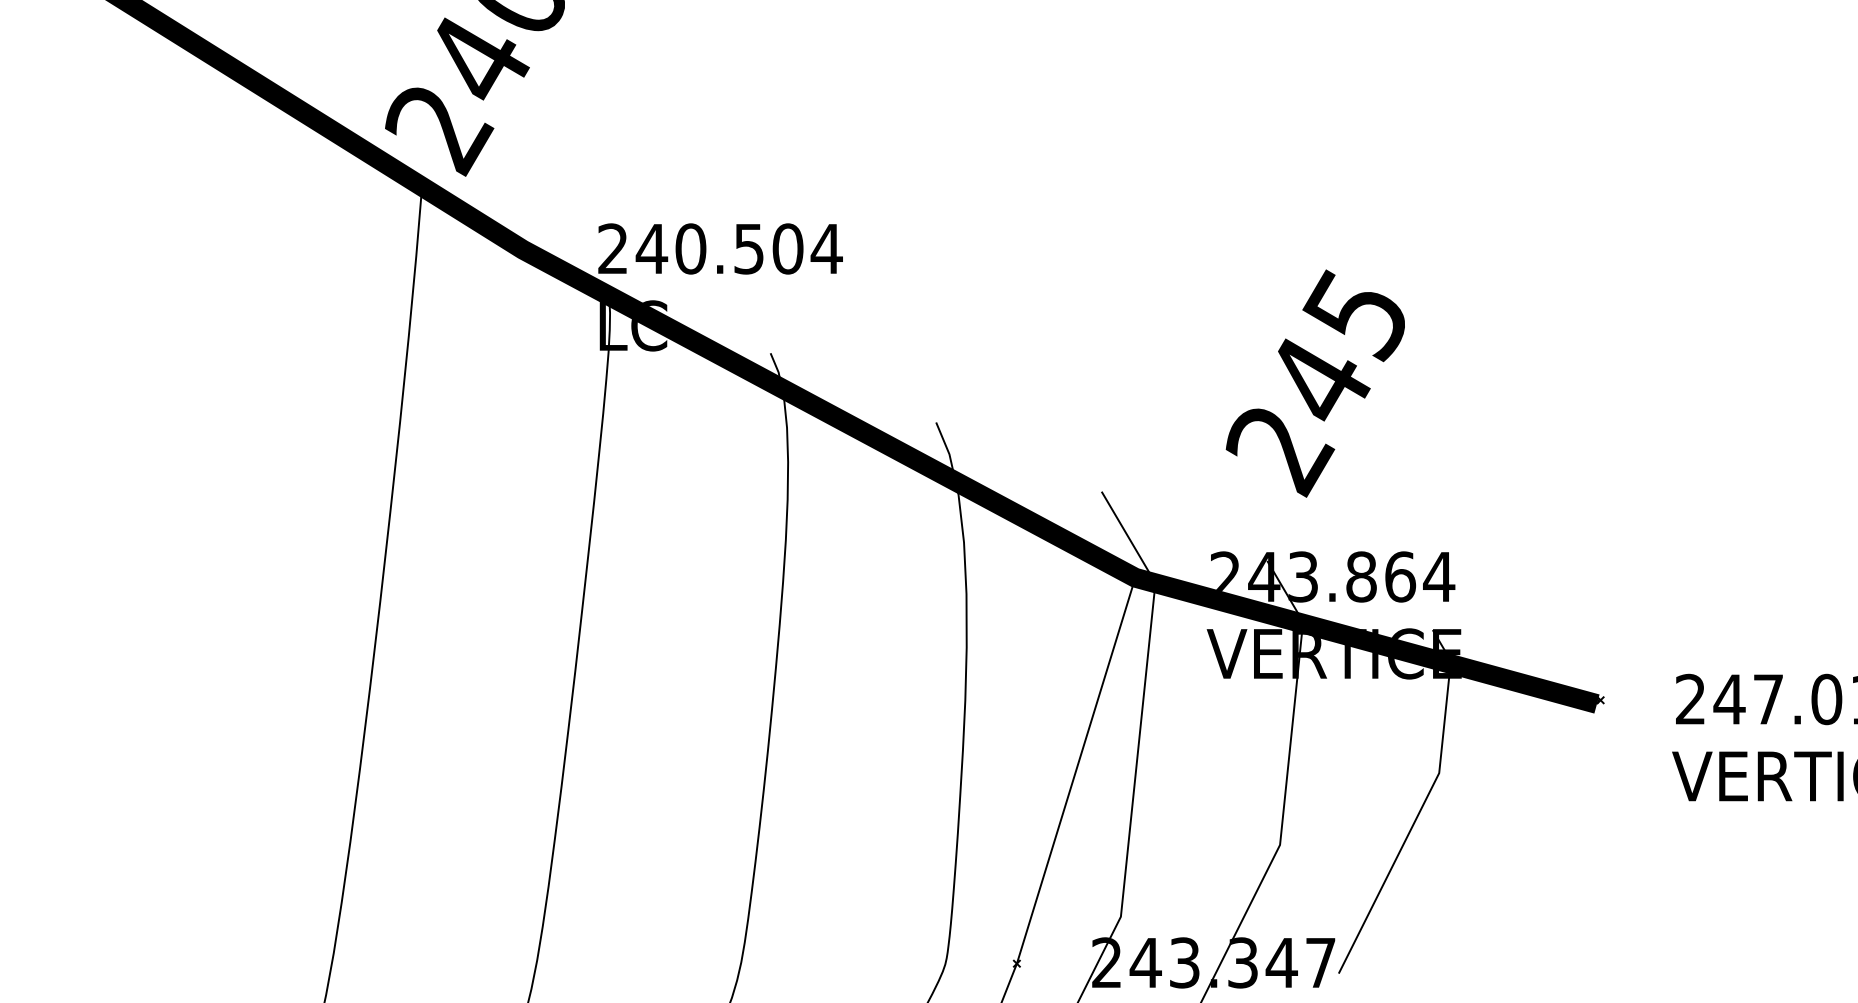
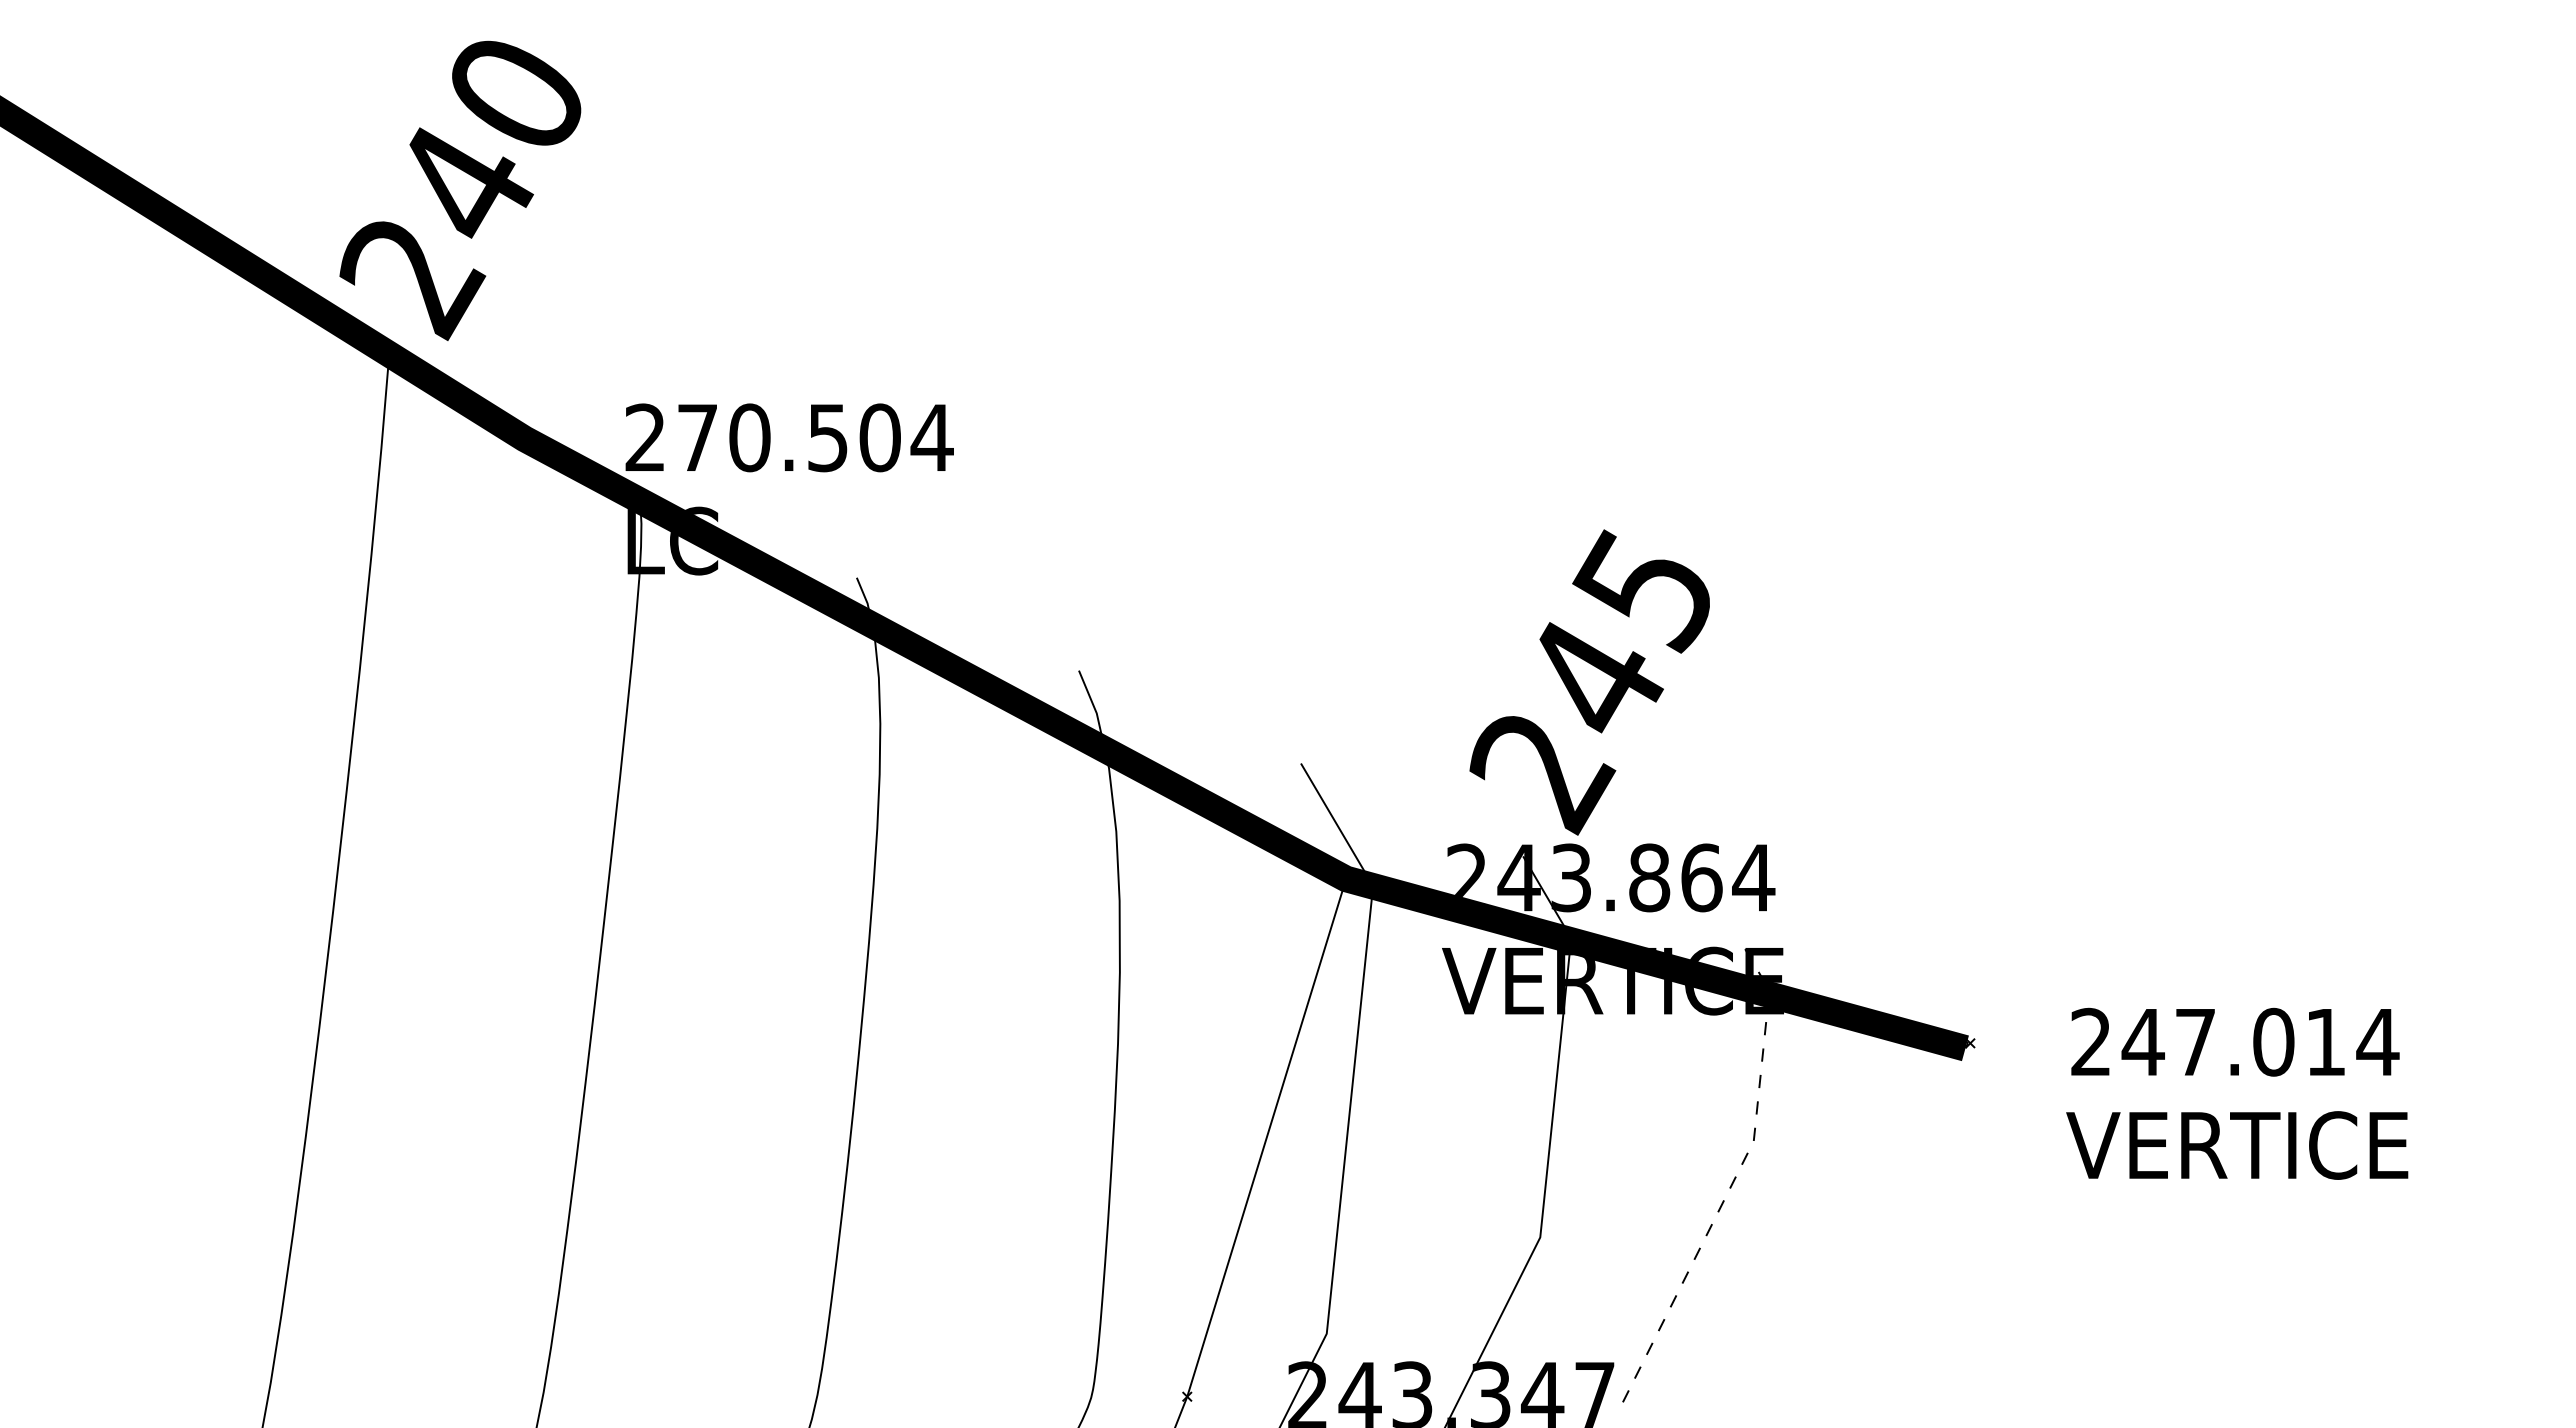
text: (651, 248) -> (697, 437), 240.504 -> 270.504
text: (1315, 383) -> (1589, 682), moved
line: (1422, 806) -> (1731, 1185), solid -> dashed

